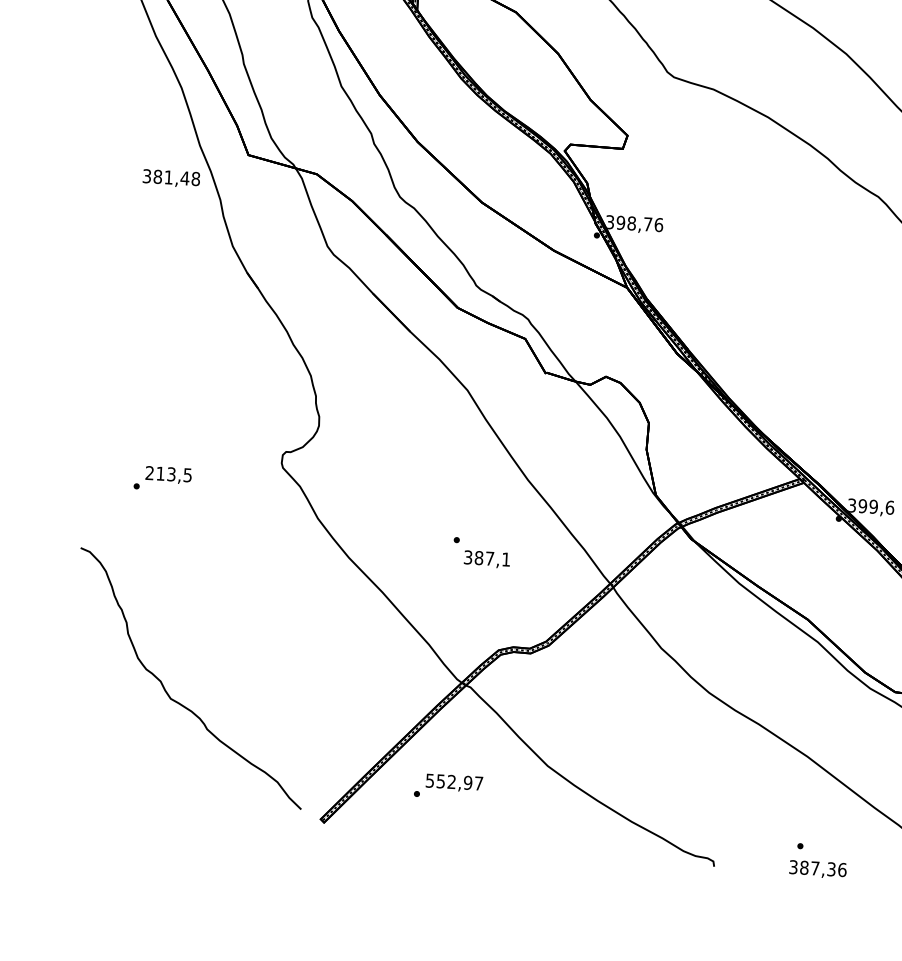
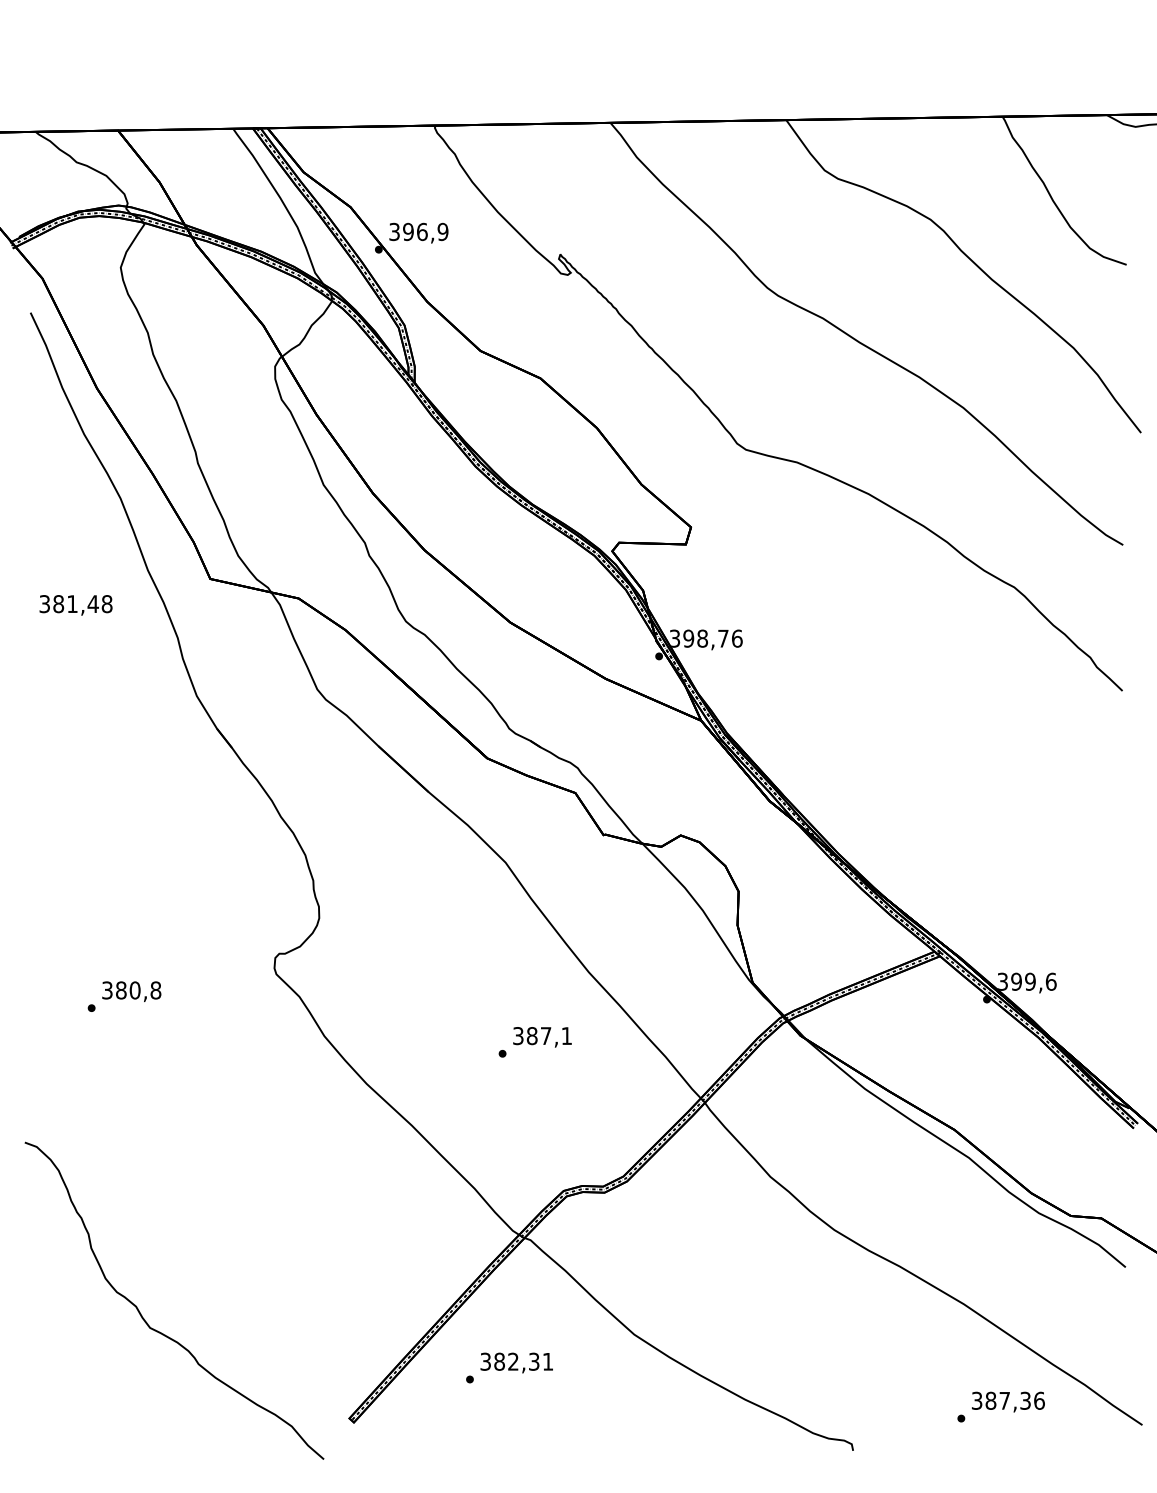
text: (171, 178) -> (75, 605), moved
text: (168, 474) -> (131, 990), 213,5 -> 380,8
text: (487, 559) -> (542, 1037), moved
curve: (177, 702) -> (159, 1331), moved
text: (454, 781) -> (517, 1361), 552,97 -> 382,31
text: (818, 869) -> (1008, 1401), moved

